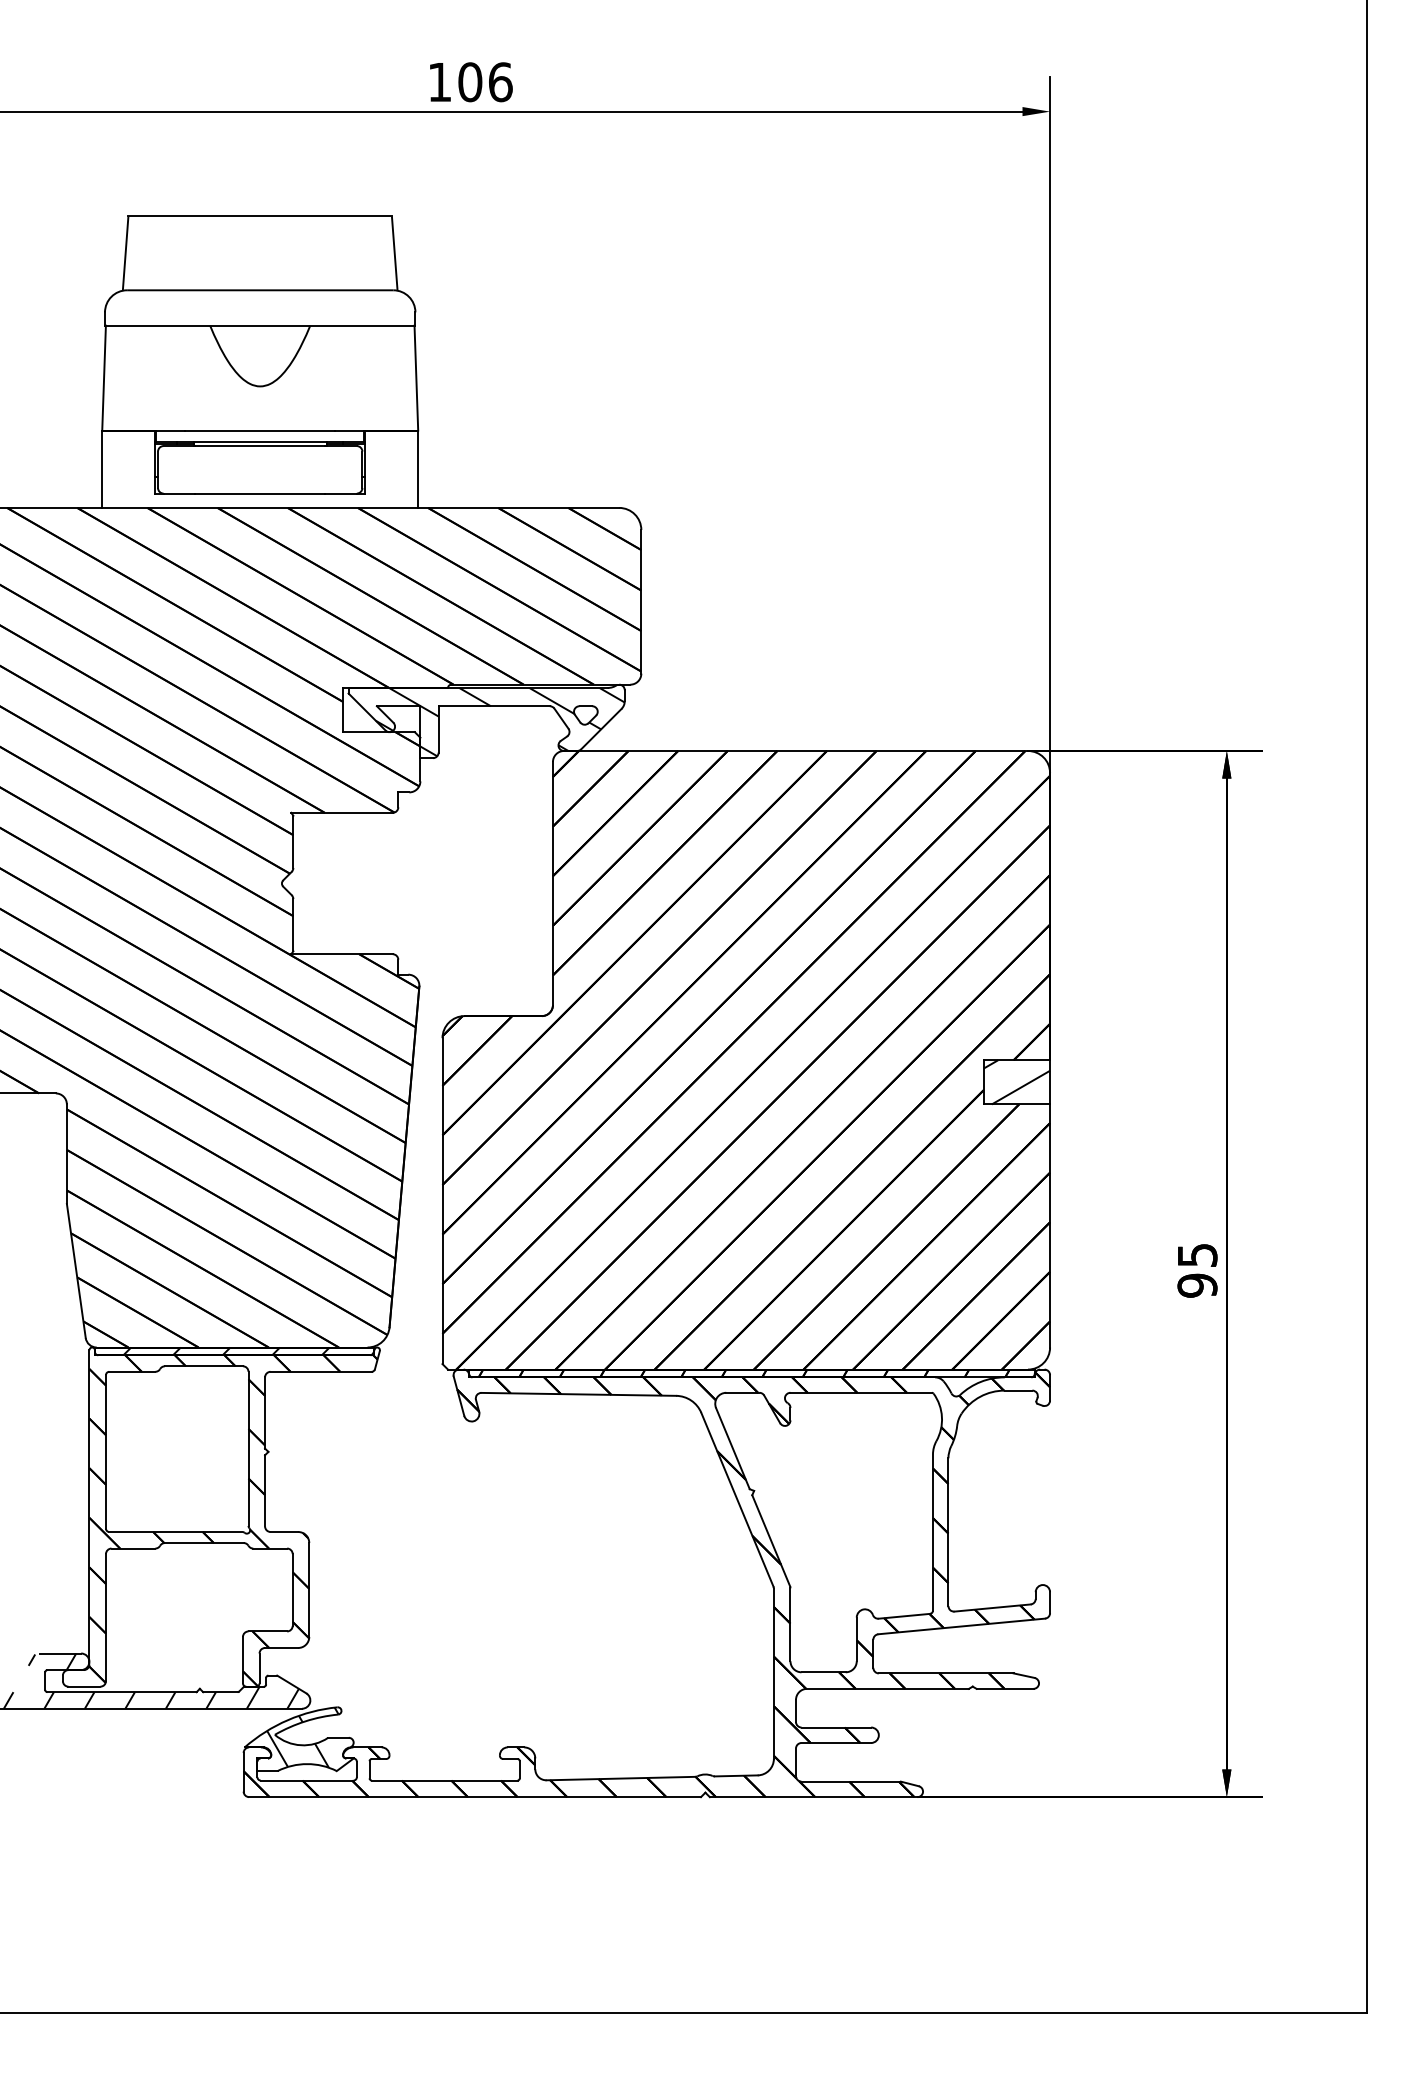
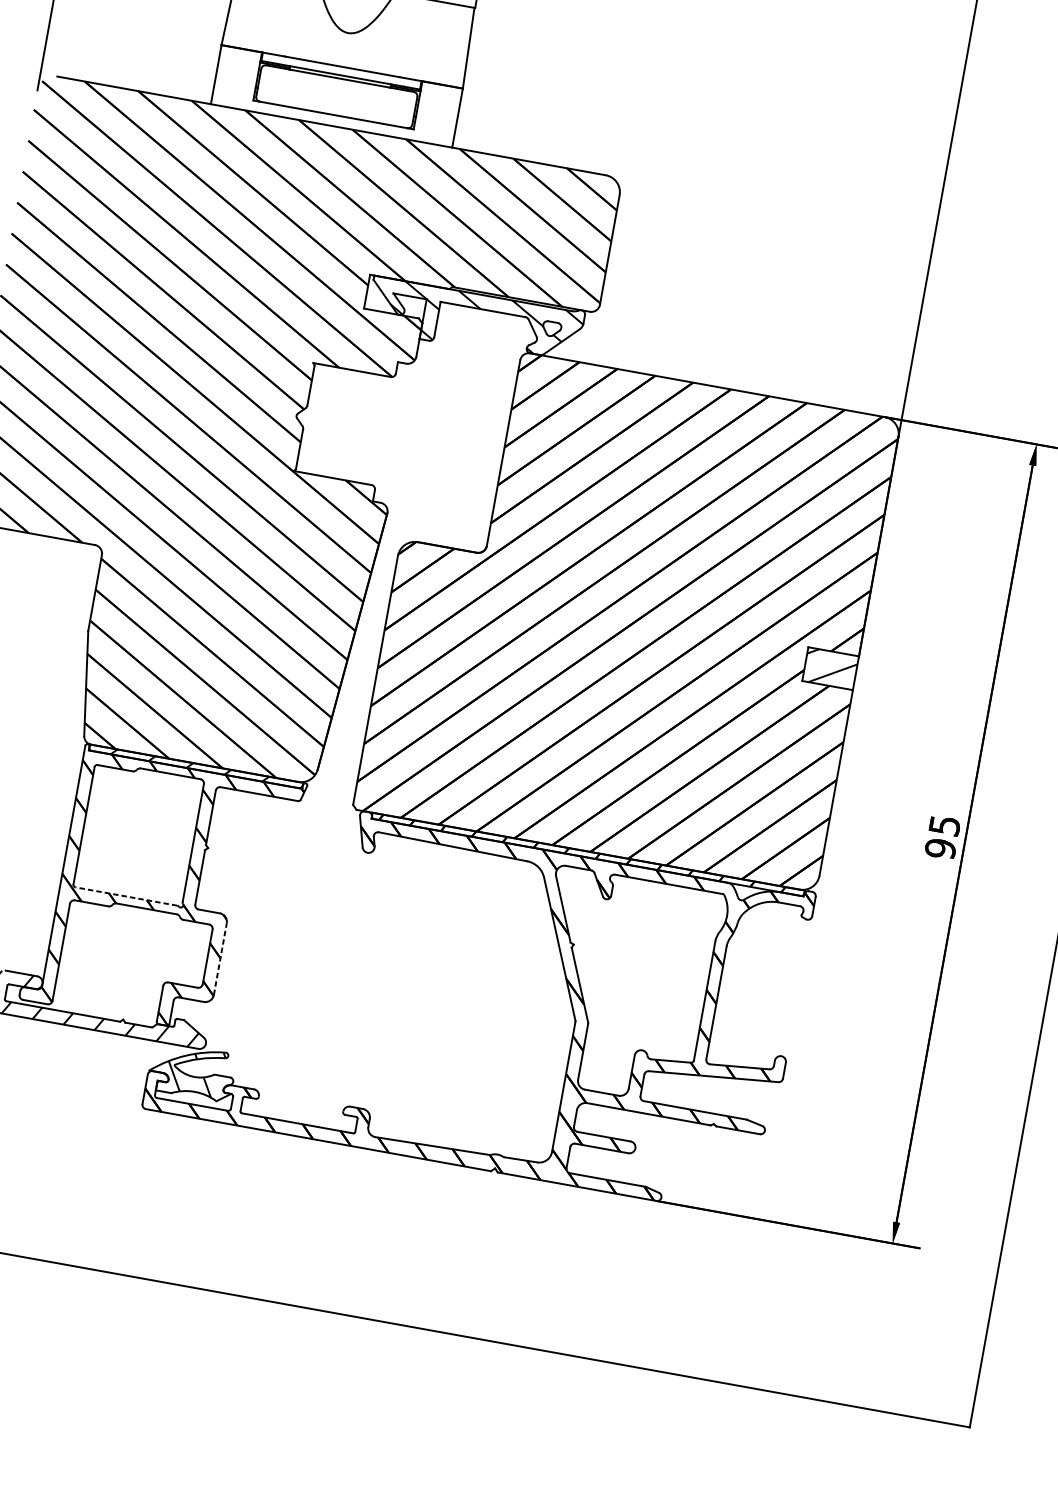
line: (175, 1532) -> (126, 896), solid -> dashed
line: (309, 1590) -> (220, 959), solid -> dashed

